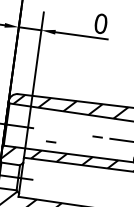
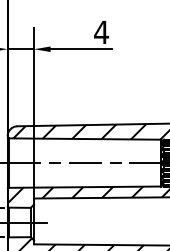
text: (100, 23) -> (101, 32), 0 -> 4
line: (71, 133) -> (84, 163), added
line: (50, 141) -> (54, 162), moved

